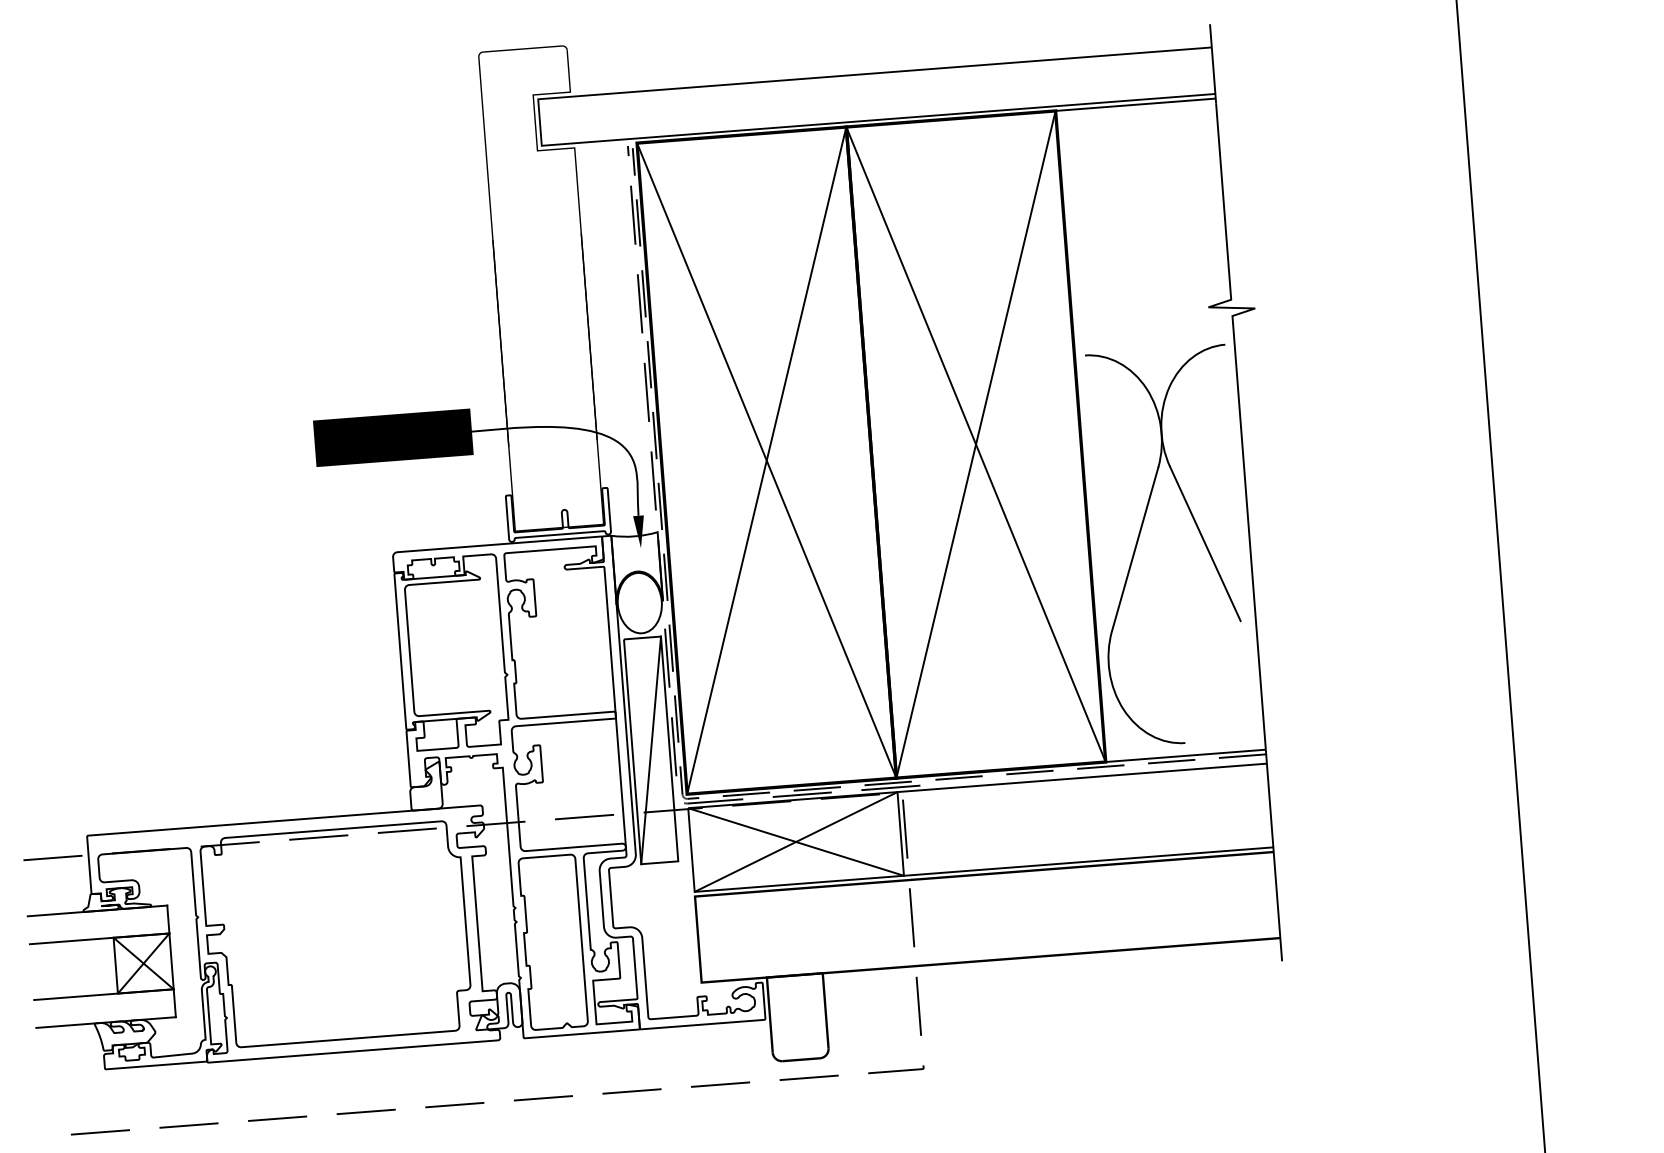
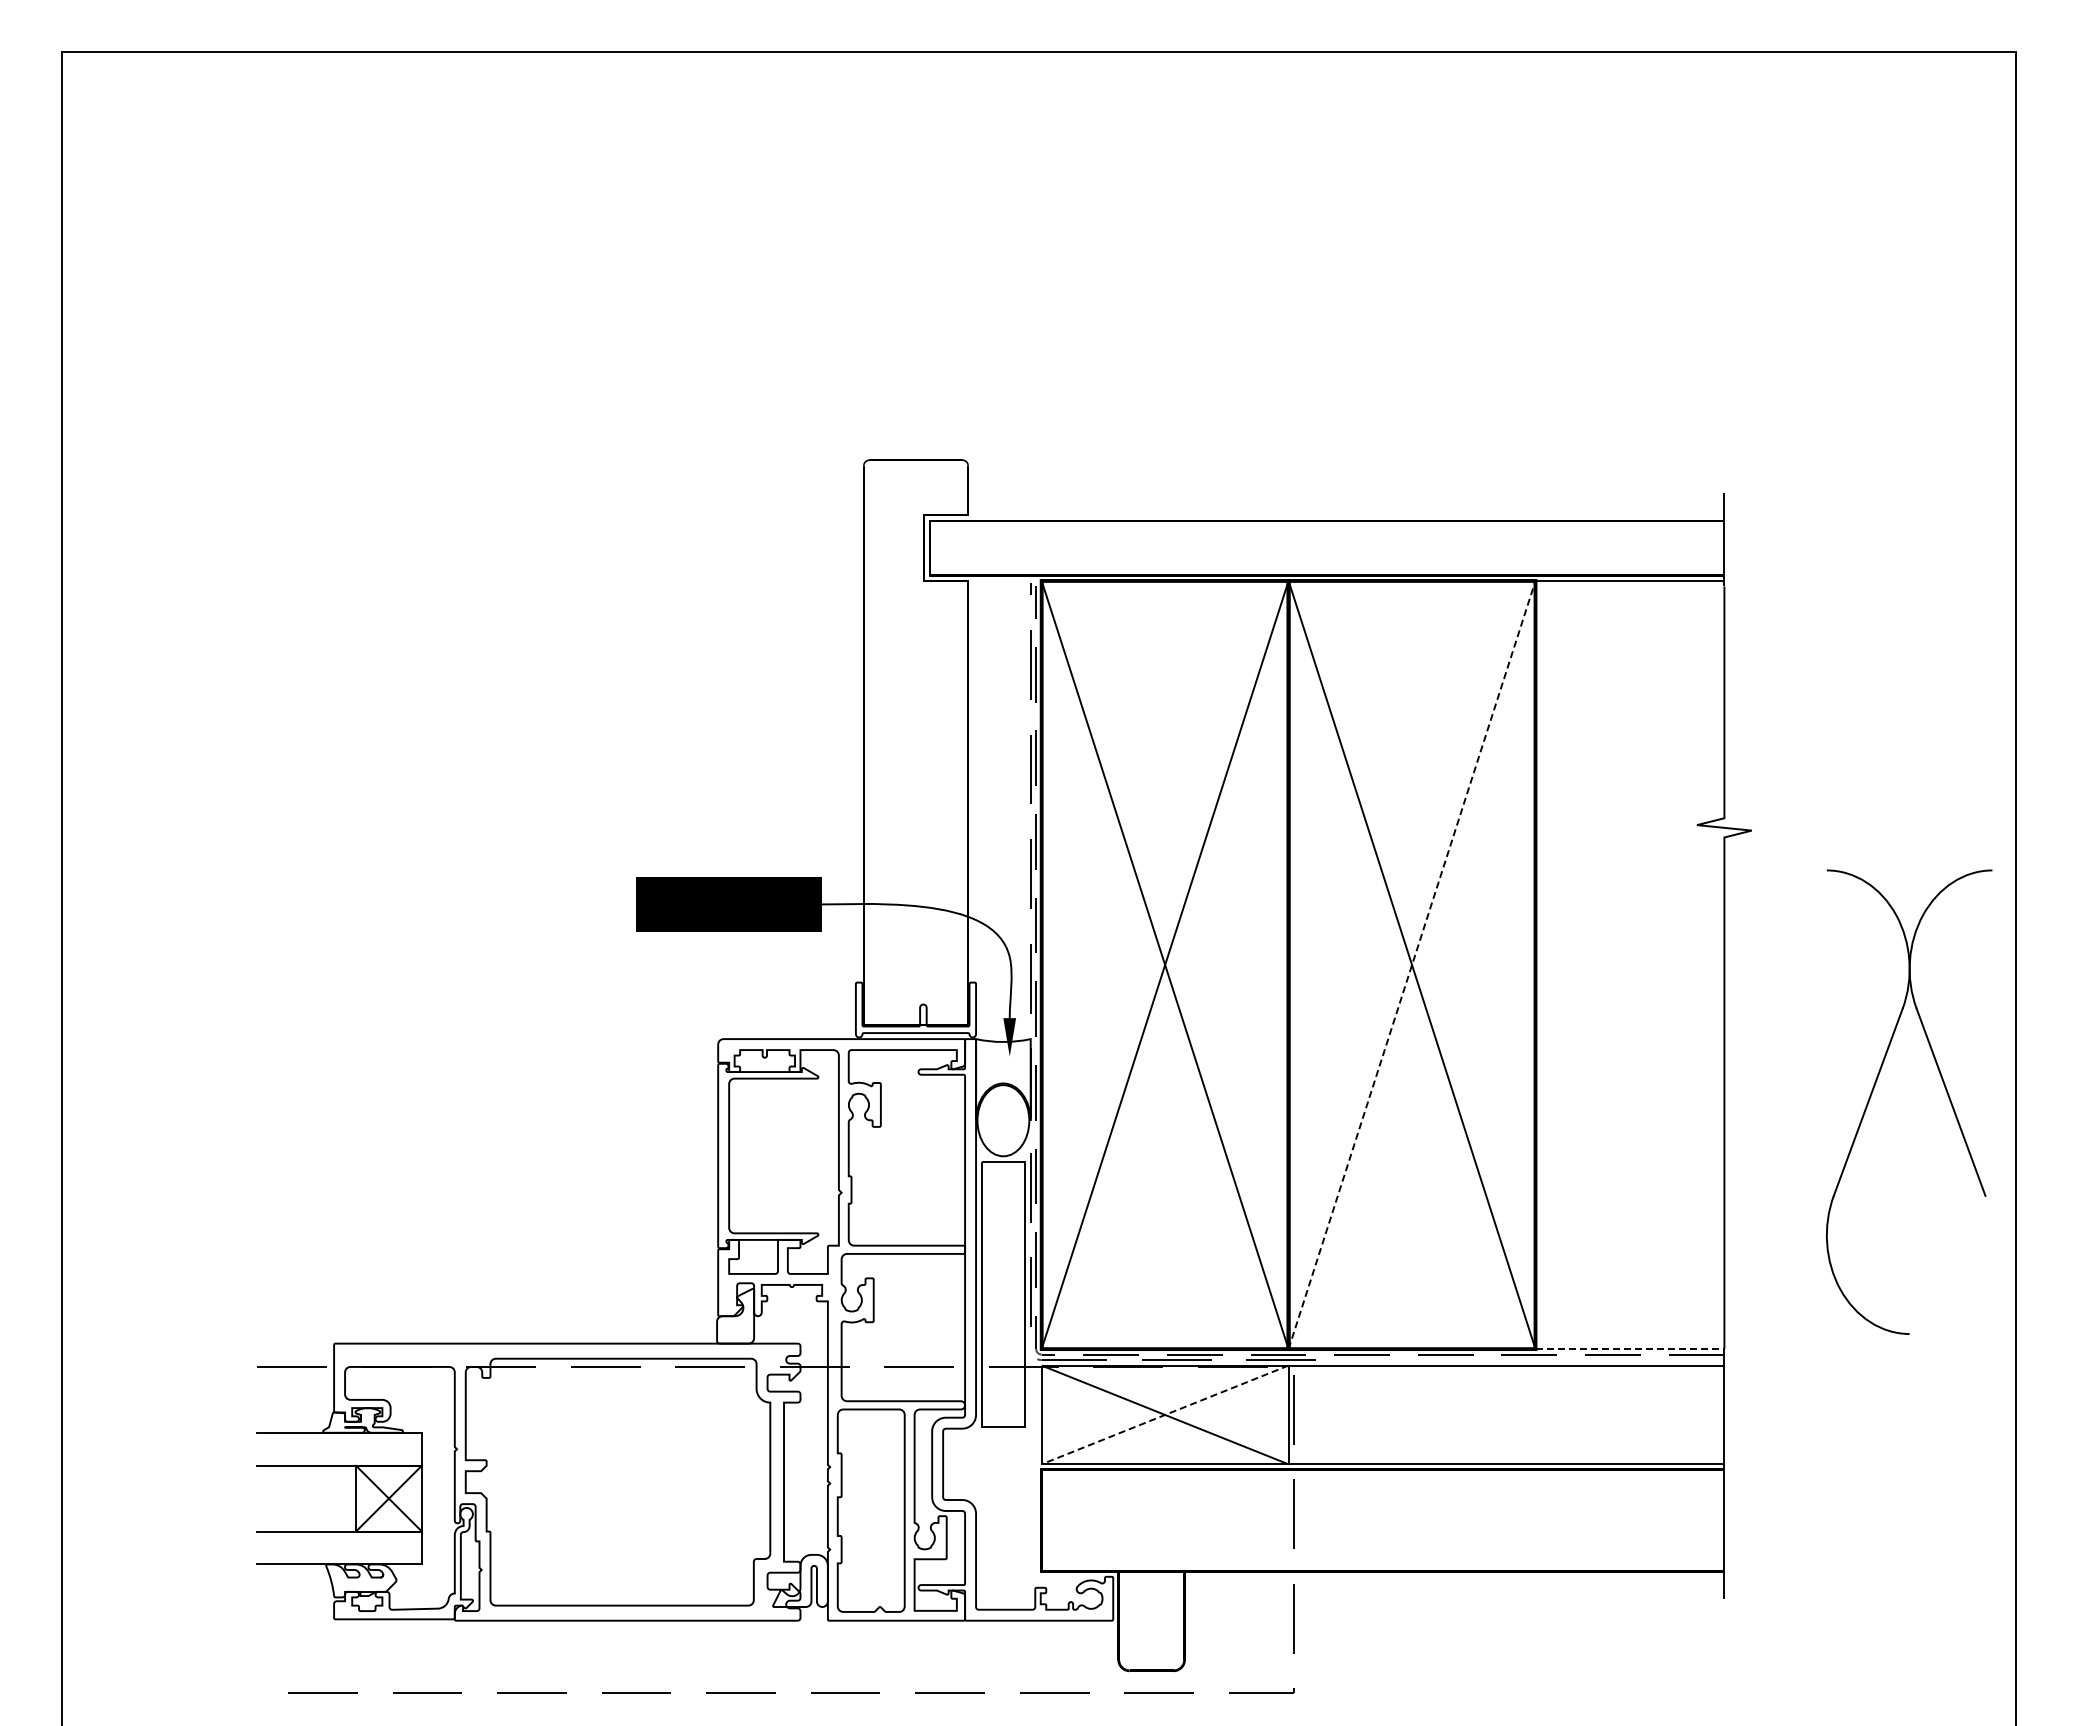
line: (976, 444) -> (1412, 964), solid -> dashed
part: (1139, 537) -> (1874, 1088), moved
line: (651, 750) -> (1003, 1294), removed
line: (1186, 756) -> (1630, 1349), solid -> dashed
line: (796, 841) -> (1165, 1414), solid -> dashed

